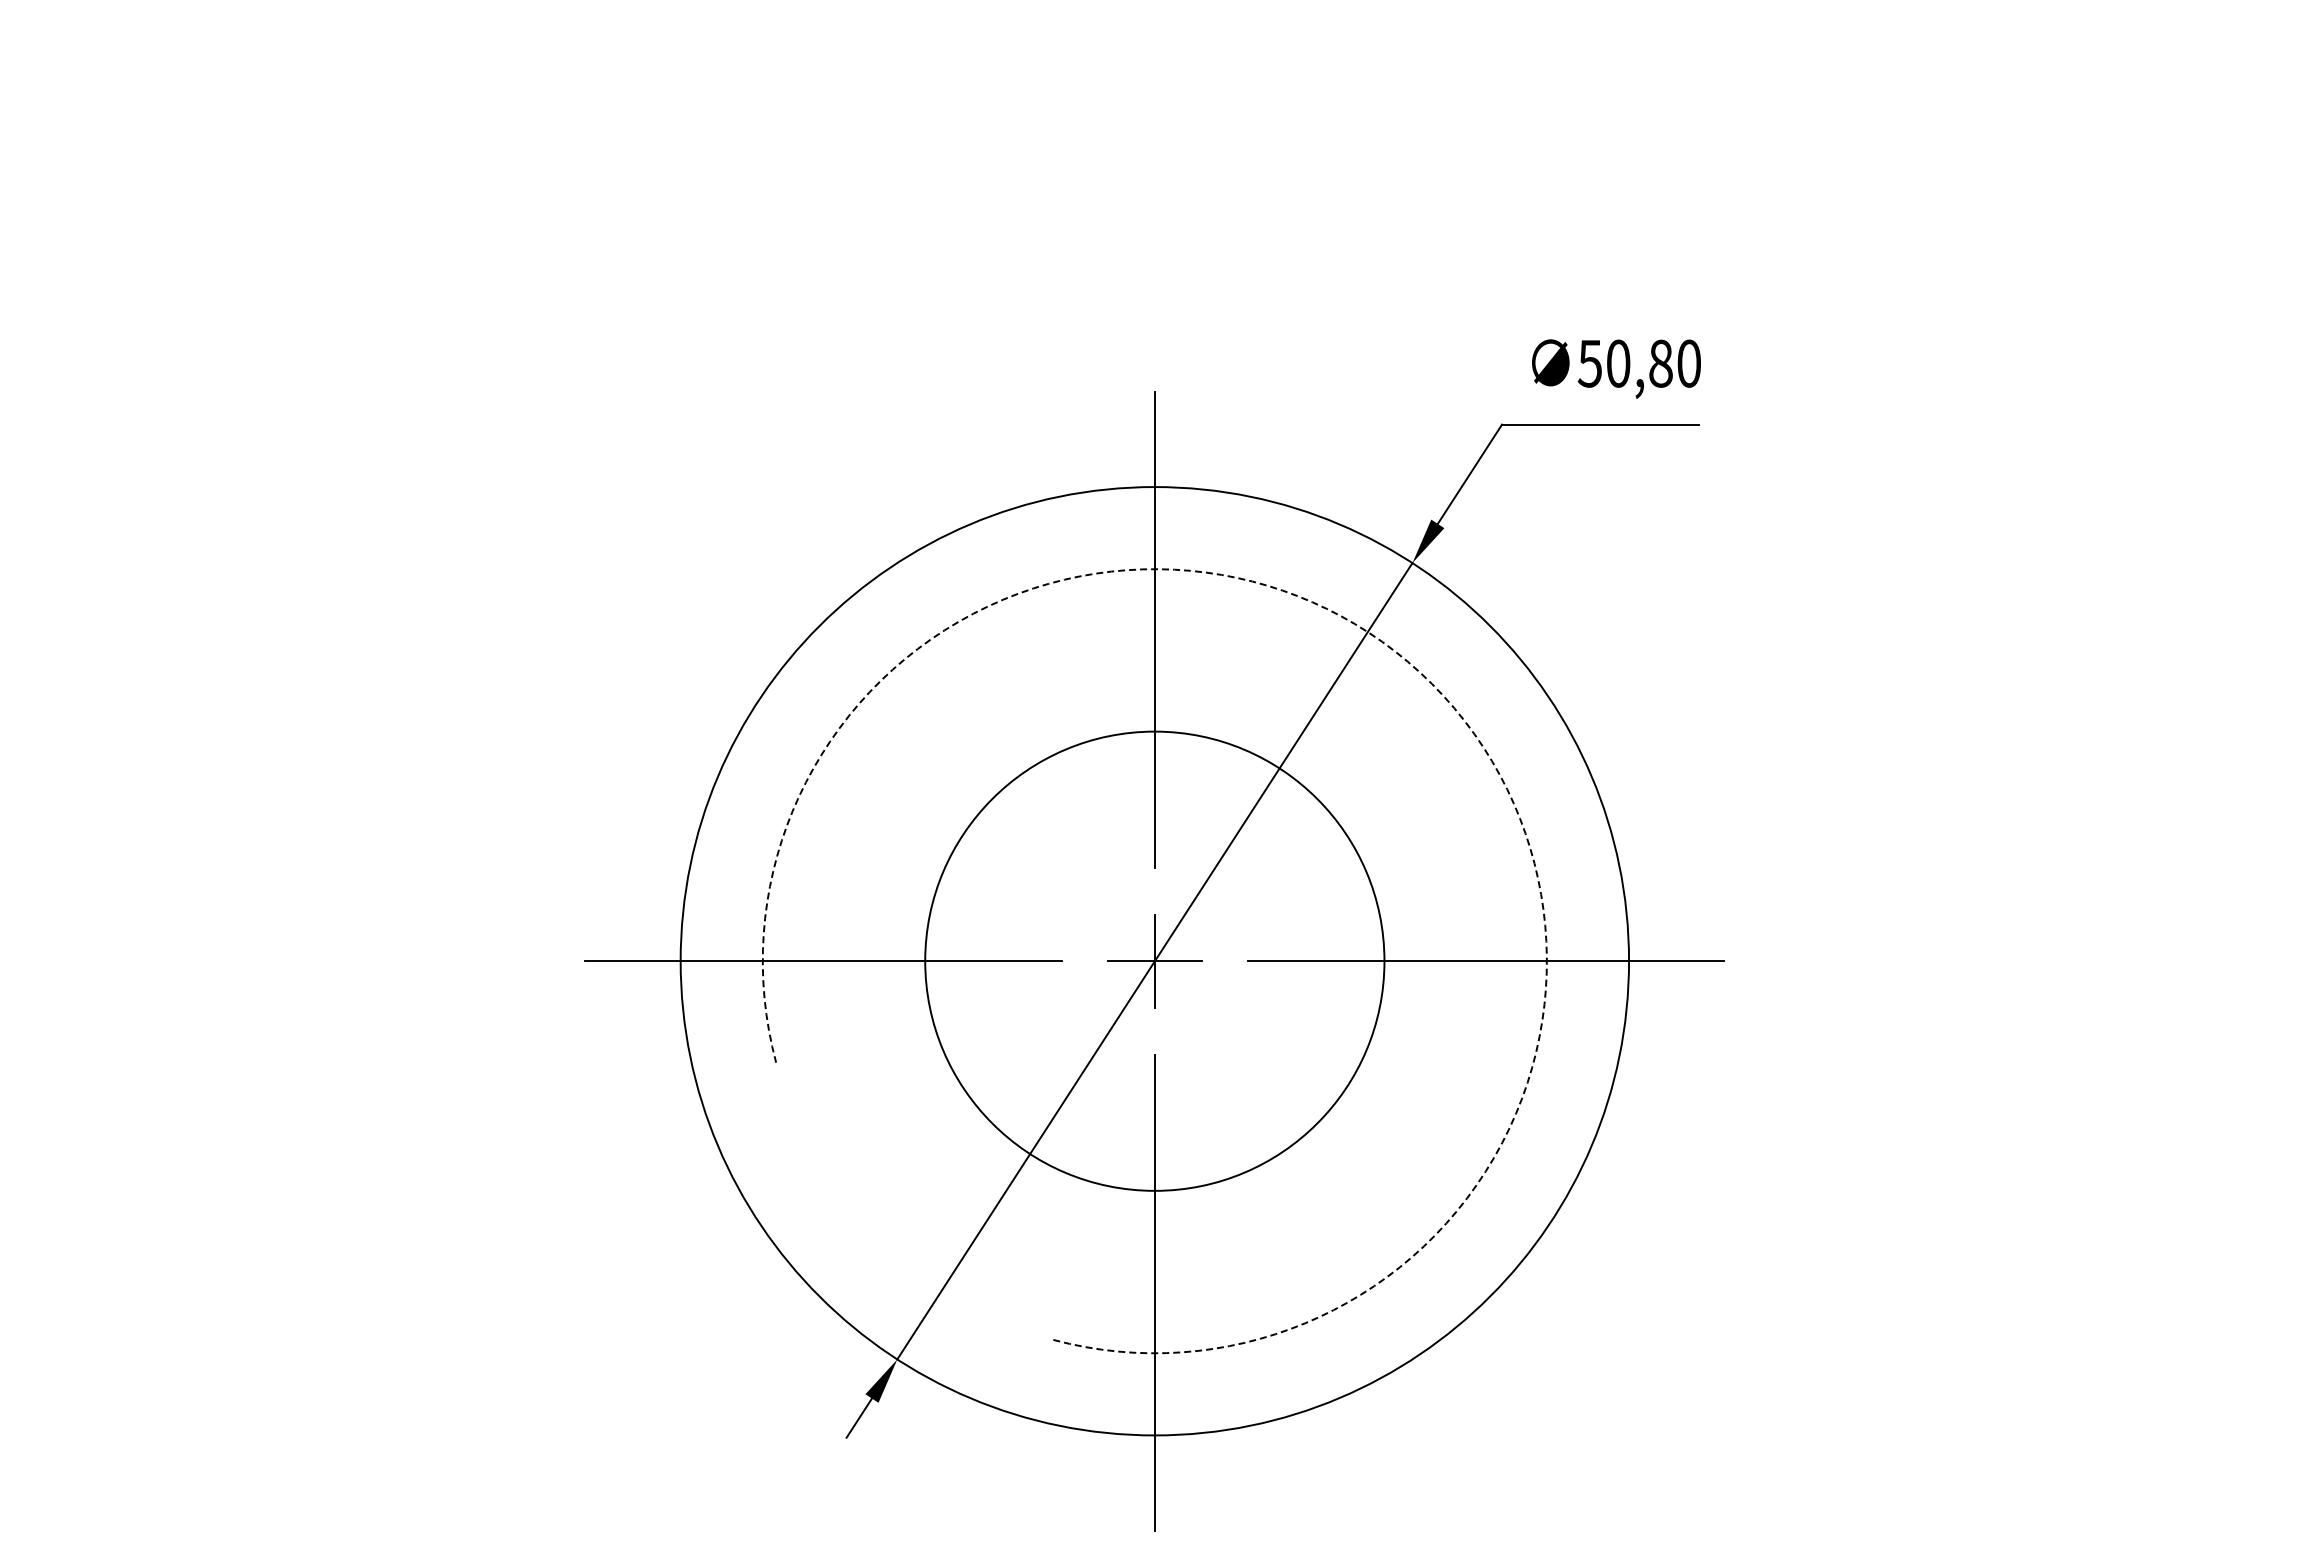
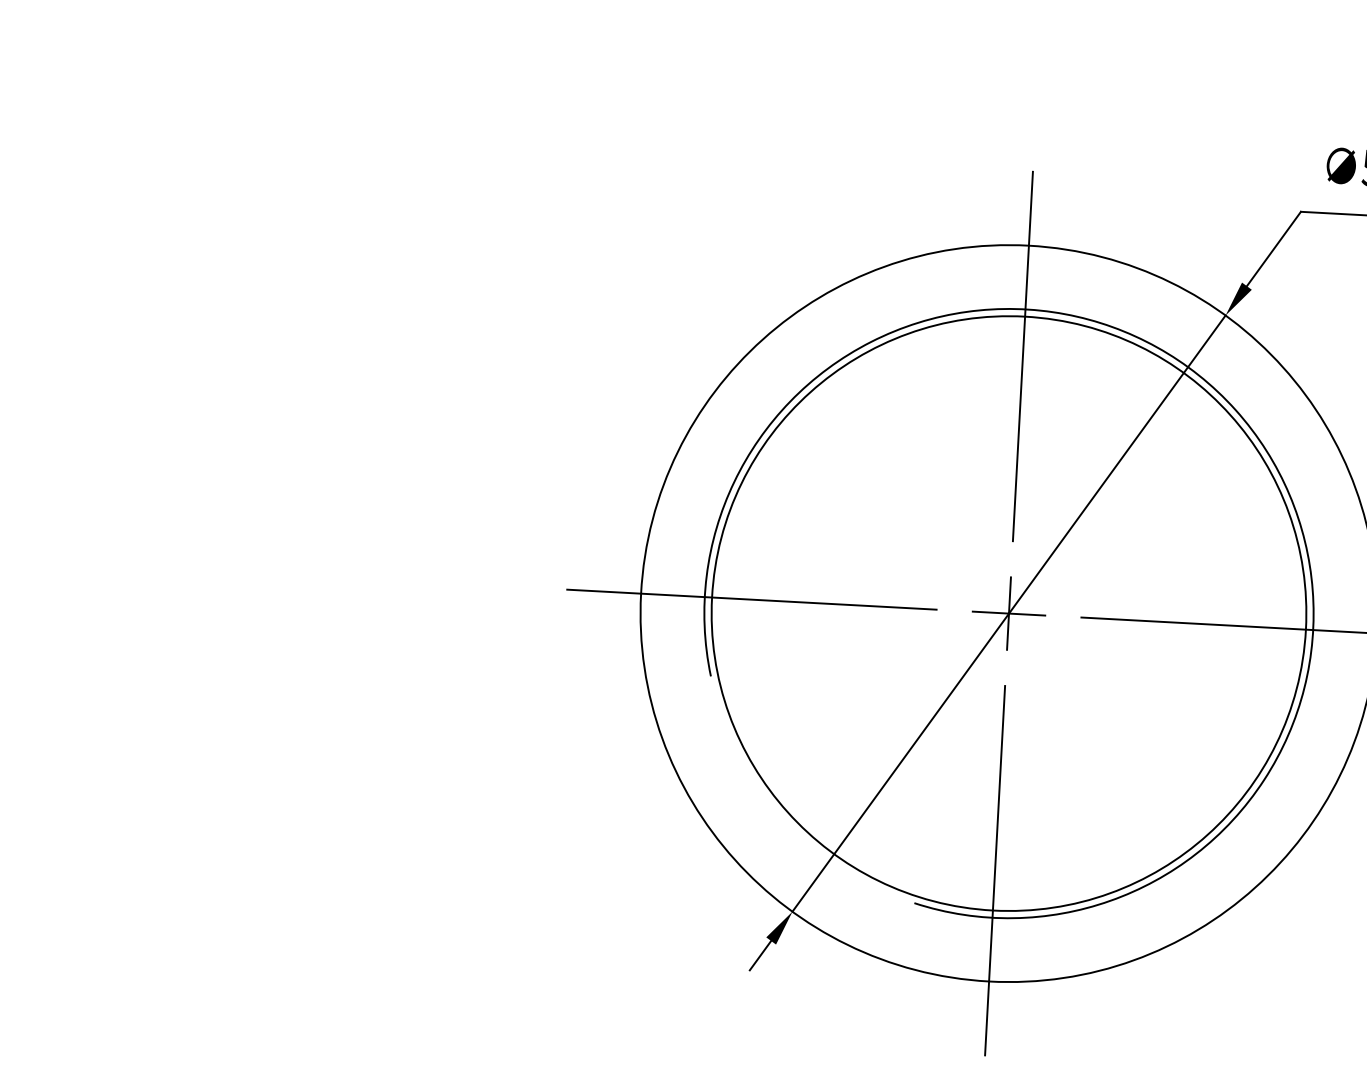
arc: (1432, 684) -> (1236, 410), dashed -> solid
circle: (1154, 960) -> (1008, 613), size x1.67

